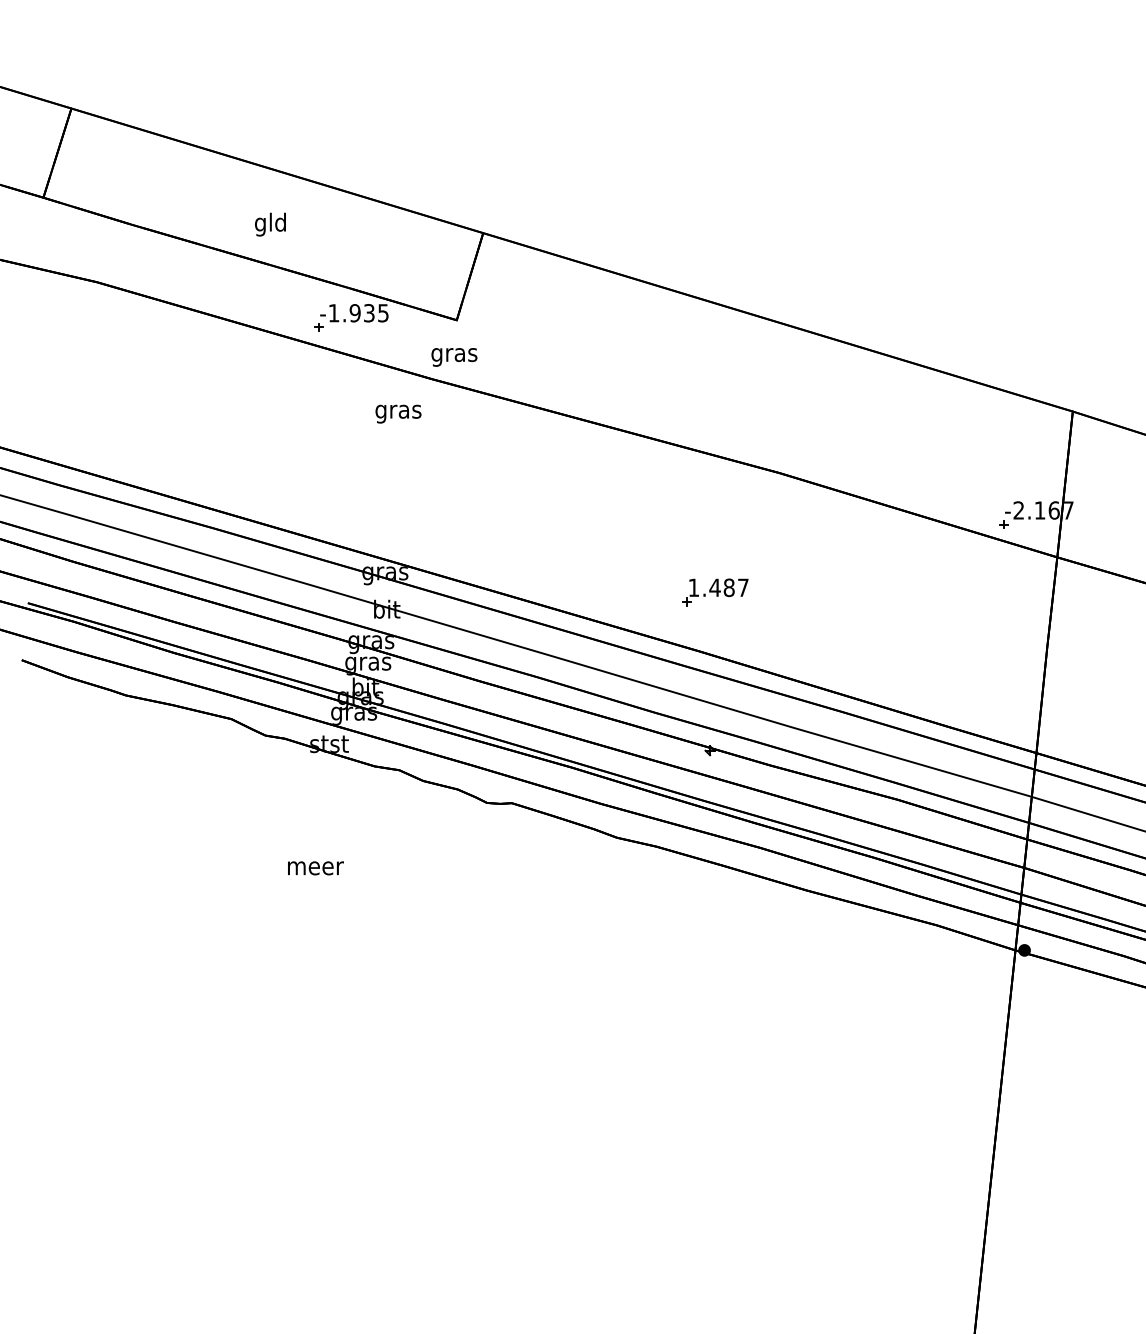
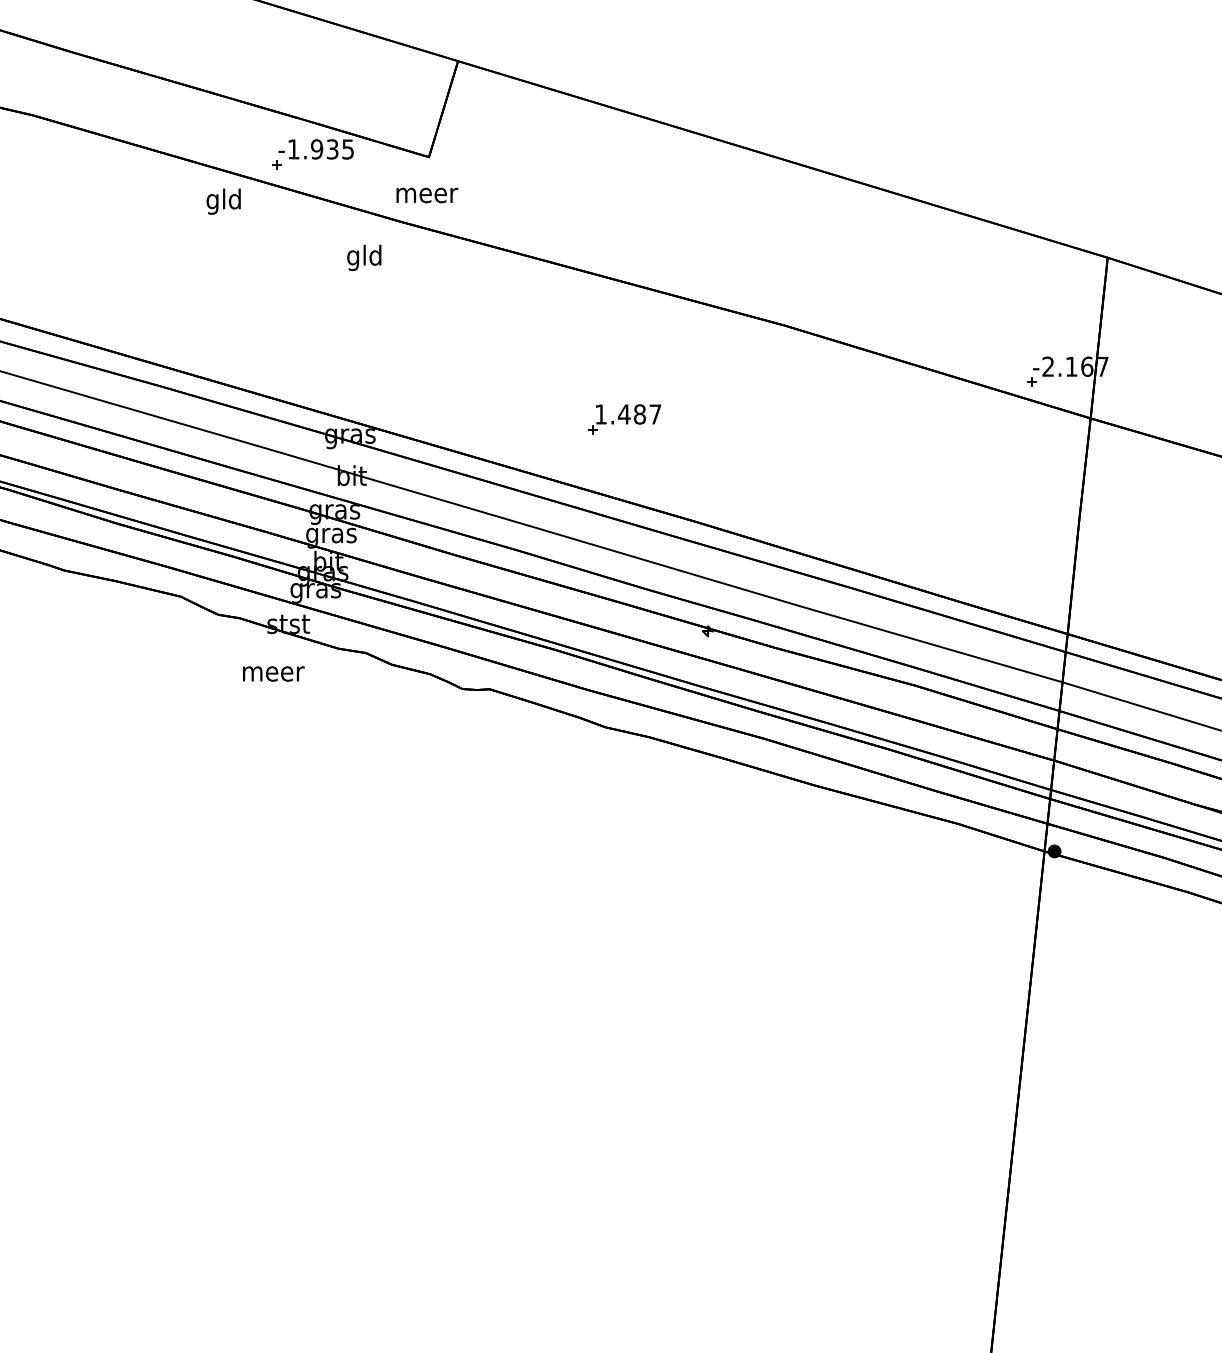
text: (270, 224) -> (223, 201), moved
text: (455, 357) -> (427, 198), gras -> meer
text: (398, 411) -> (364, 257), gras -> gld
part: (715, 592) -> (624, 419), moved
text: (315, 868) -> (273, 674), moved

